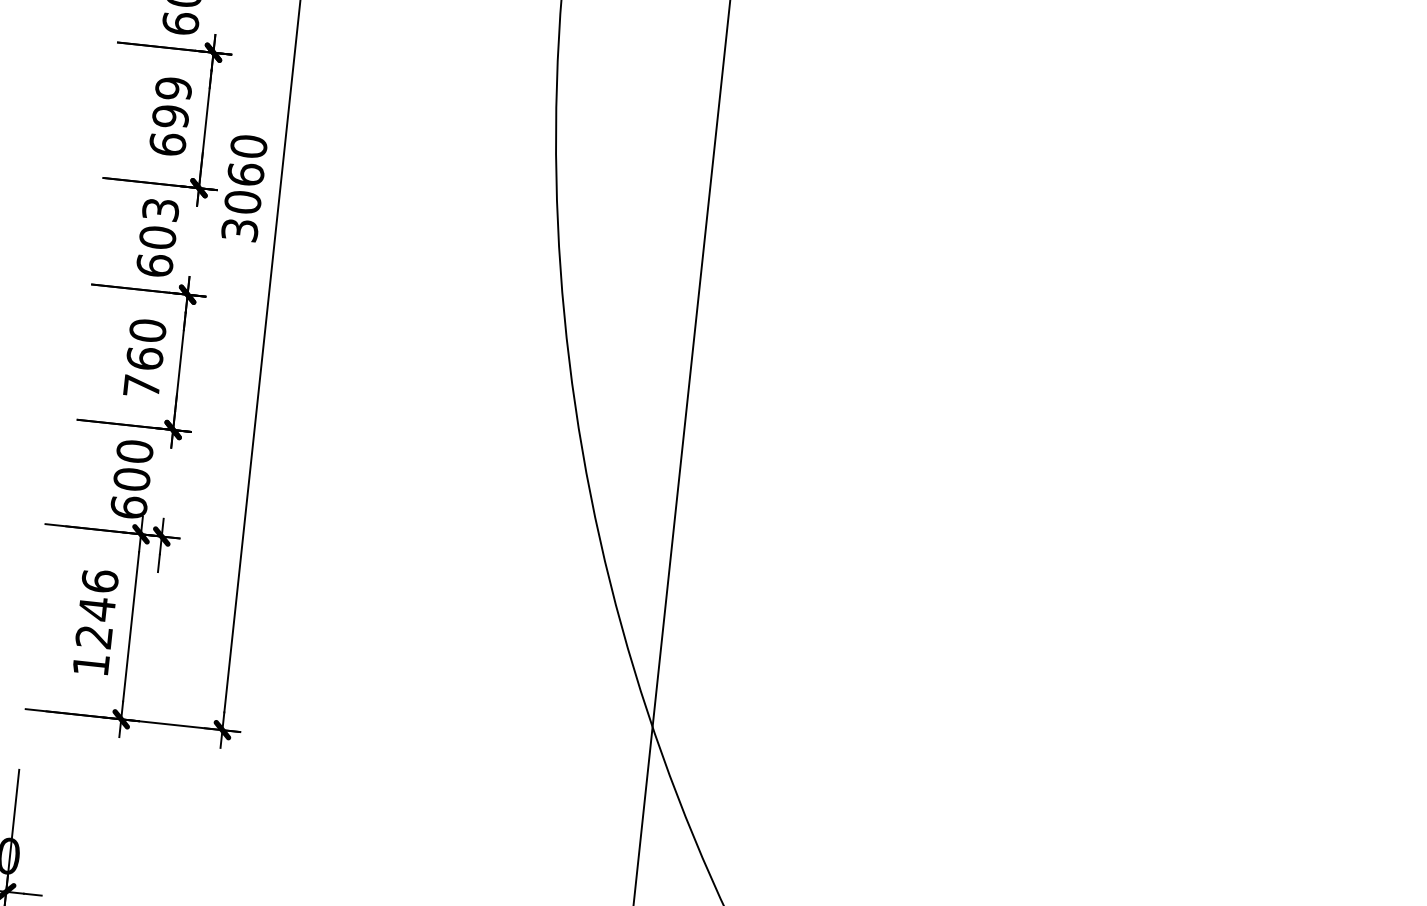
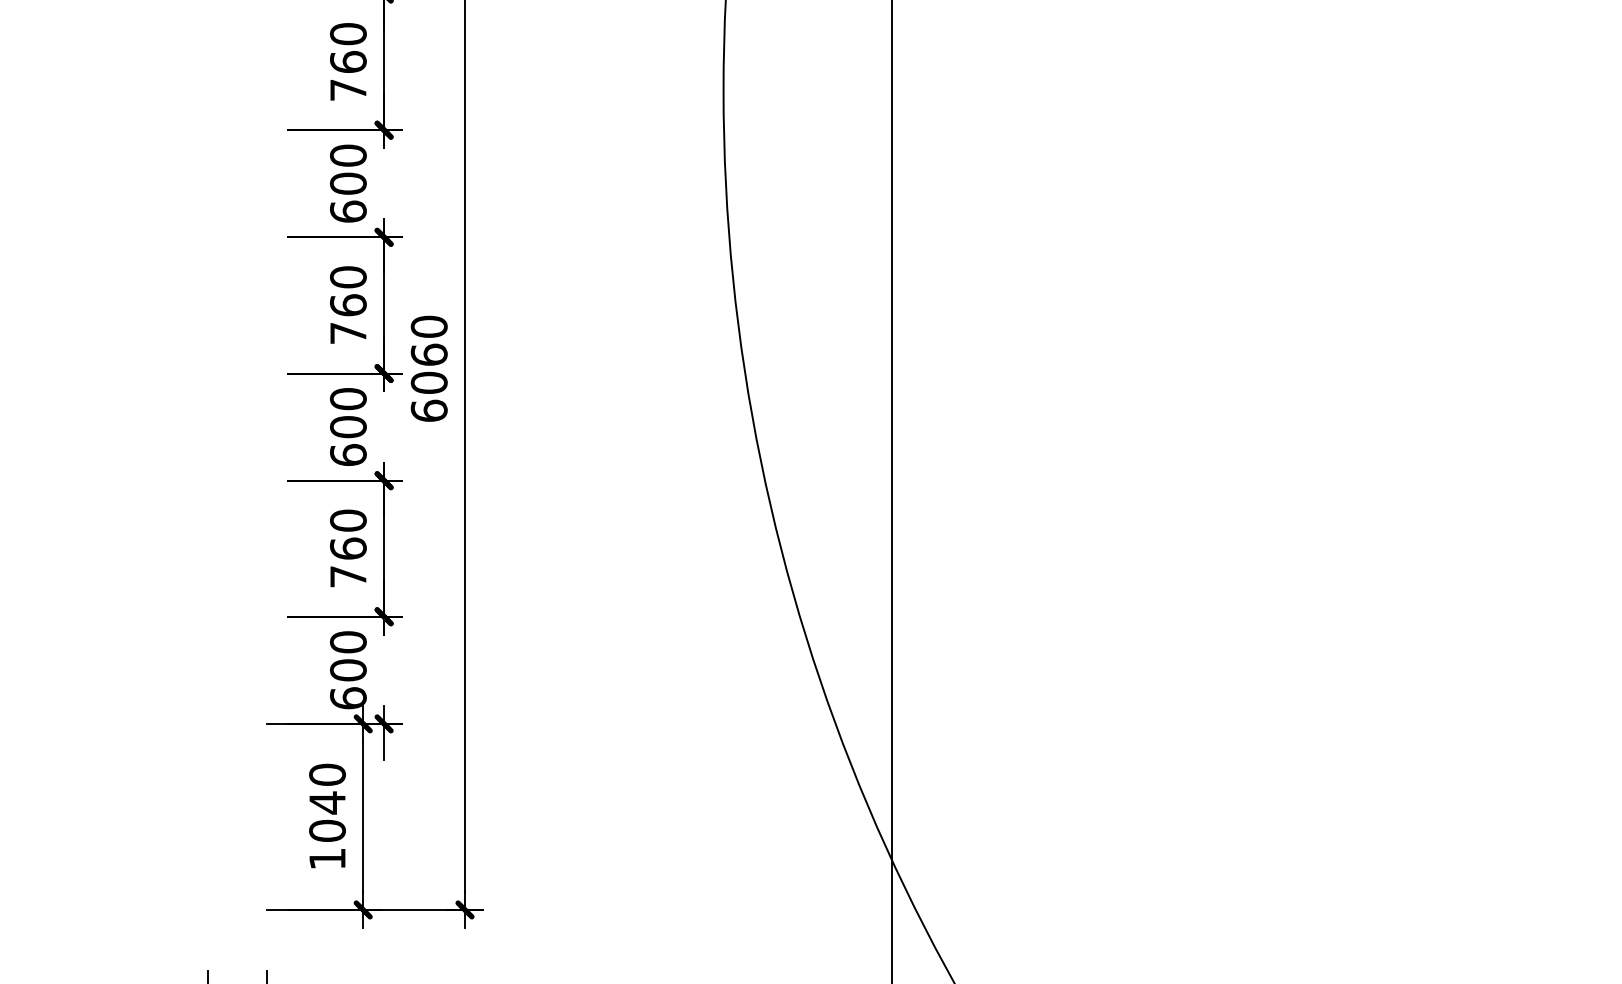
text: (170, 116) -> (348, 305), 699 -> 760
text: (160, 210) -> (348, 399), 603 -> 600
text: (239, 229) -> (428, 410), 3060 -> 6060
text: (97, 608) -> (327, 802), 1246 -> 1040

